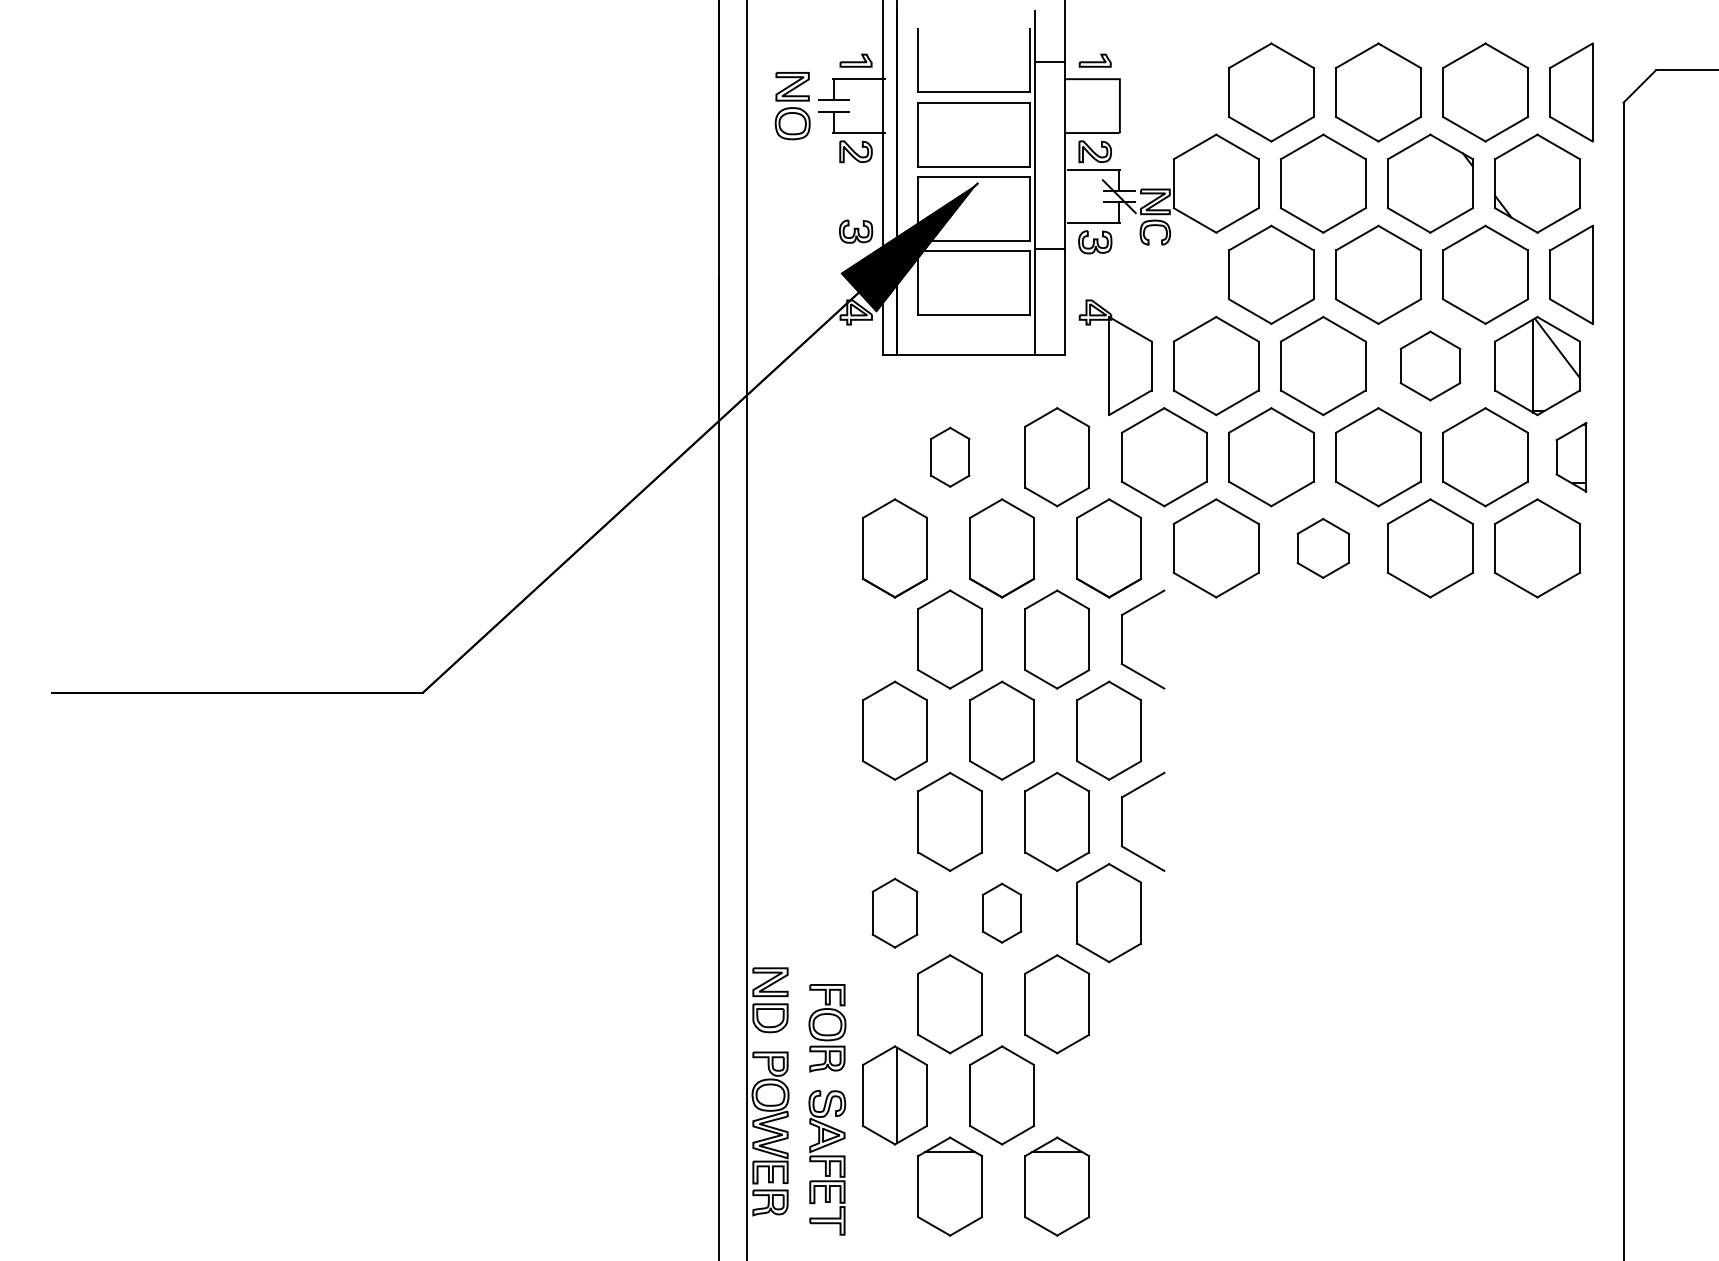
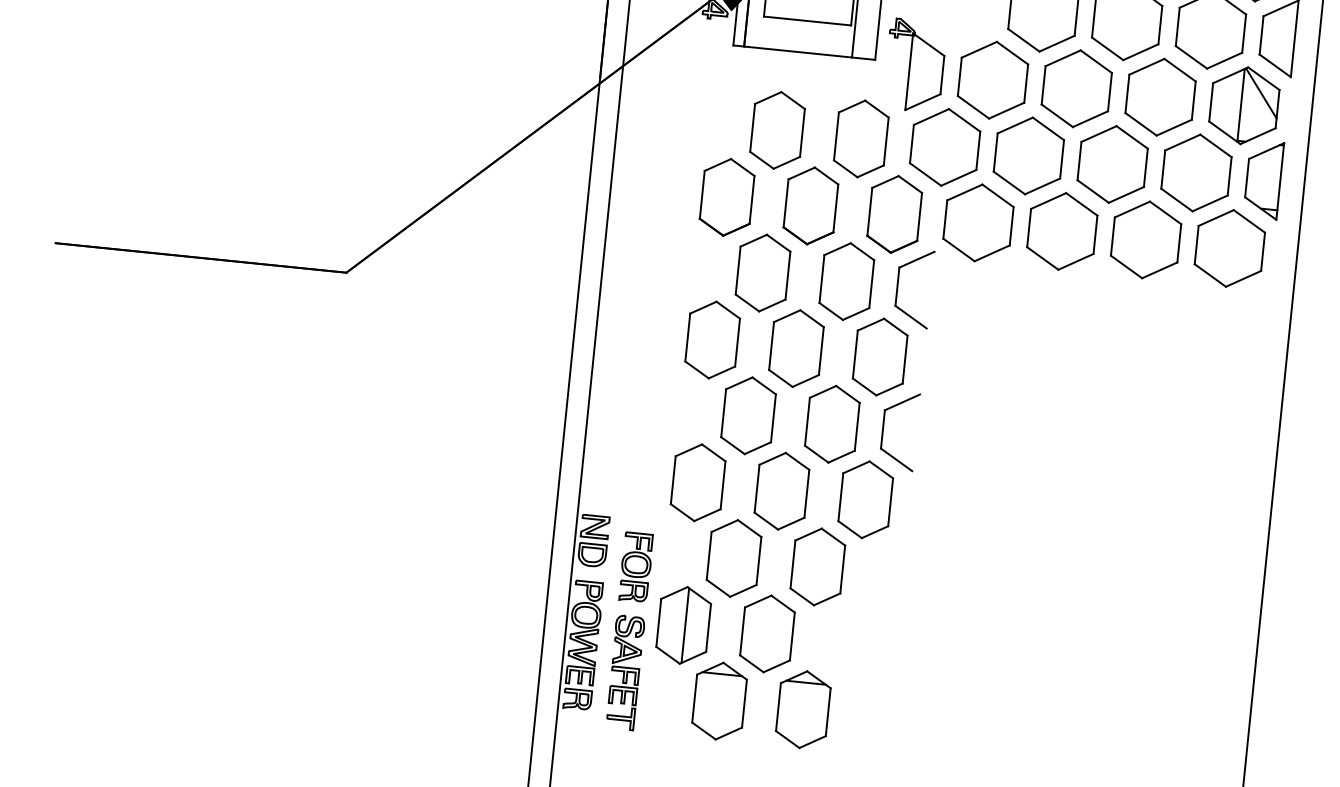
part: (1430, 365) -> (1160, 96), size x1.43
part: (950, 457) -> (777, 130), size x1.67
part: (1571, 457) -> (1263, 180), size x1.43
part: (1322, 548) -> (1061, 231), size x1.67
part: (894, 913) -> (697, 483), size x1.43
part: (1001, 913) -> (781, 491), size x1.67

